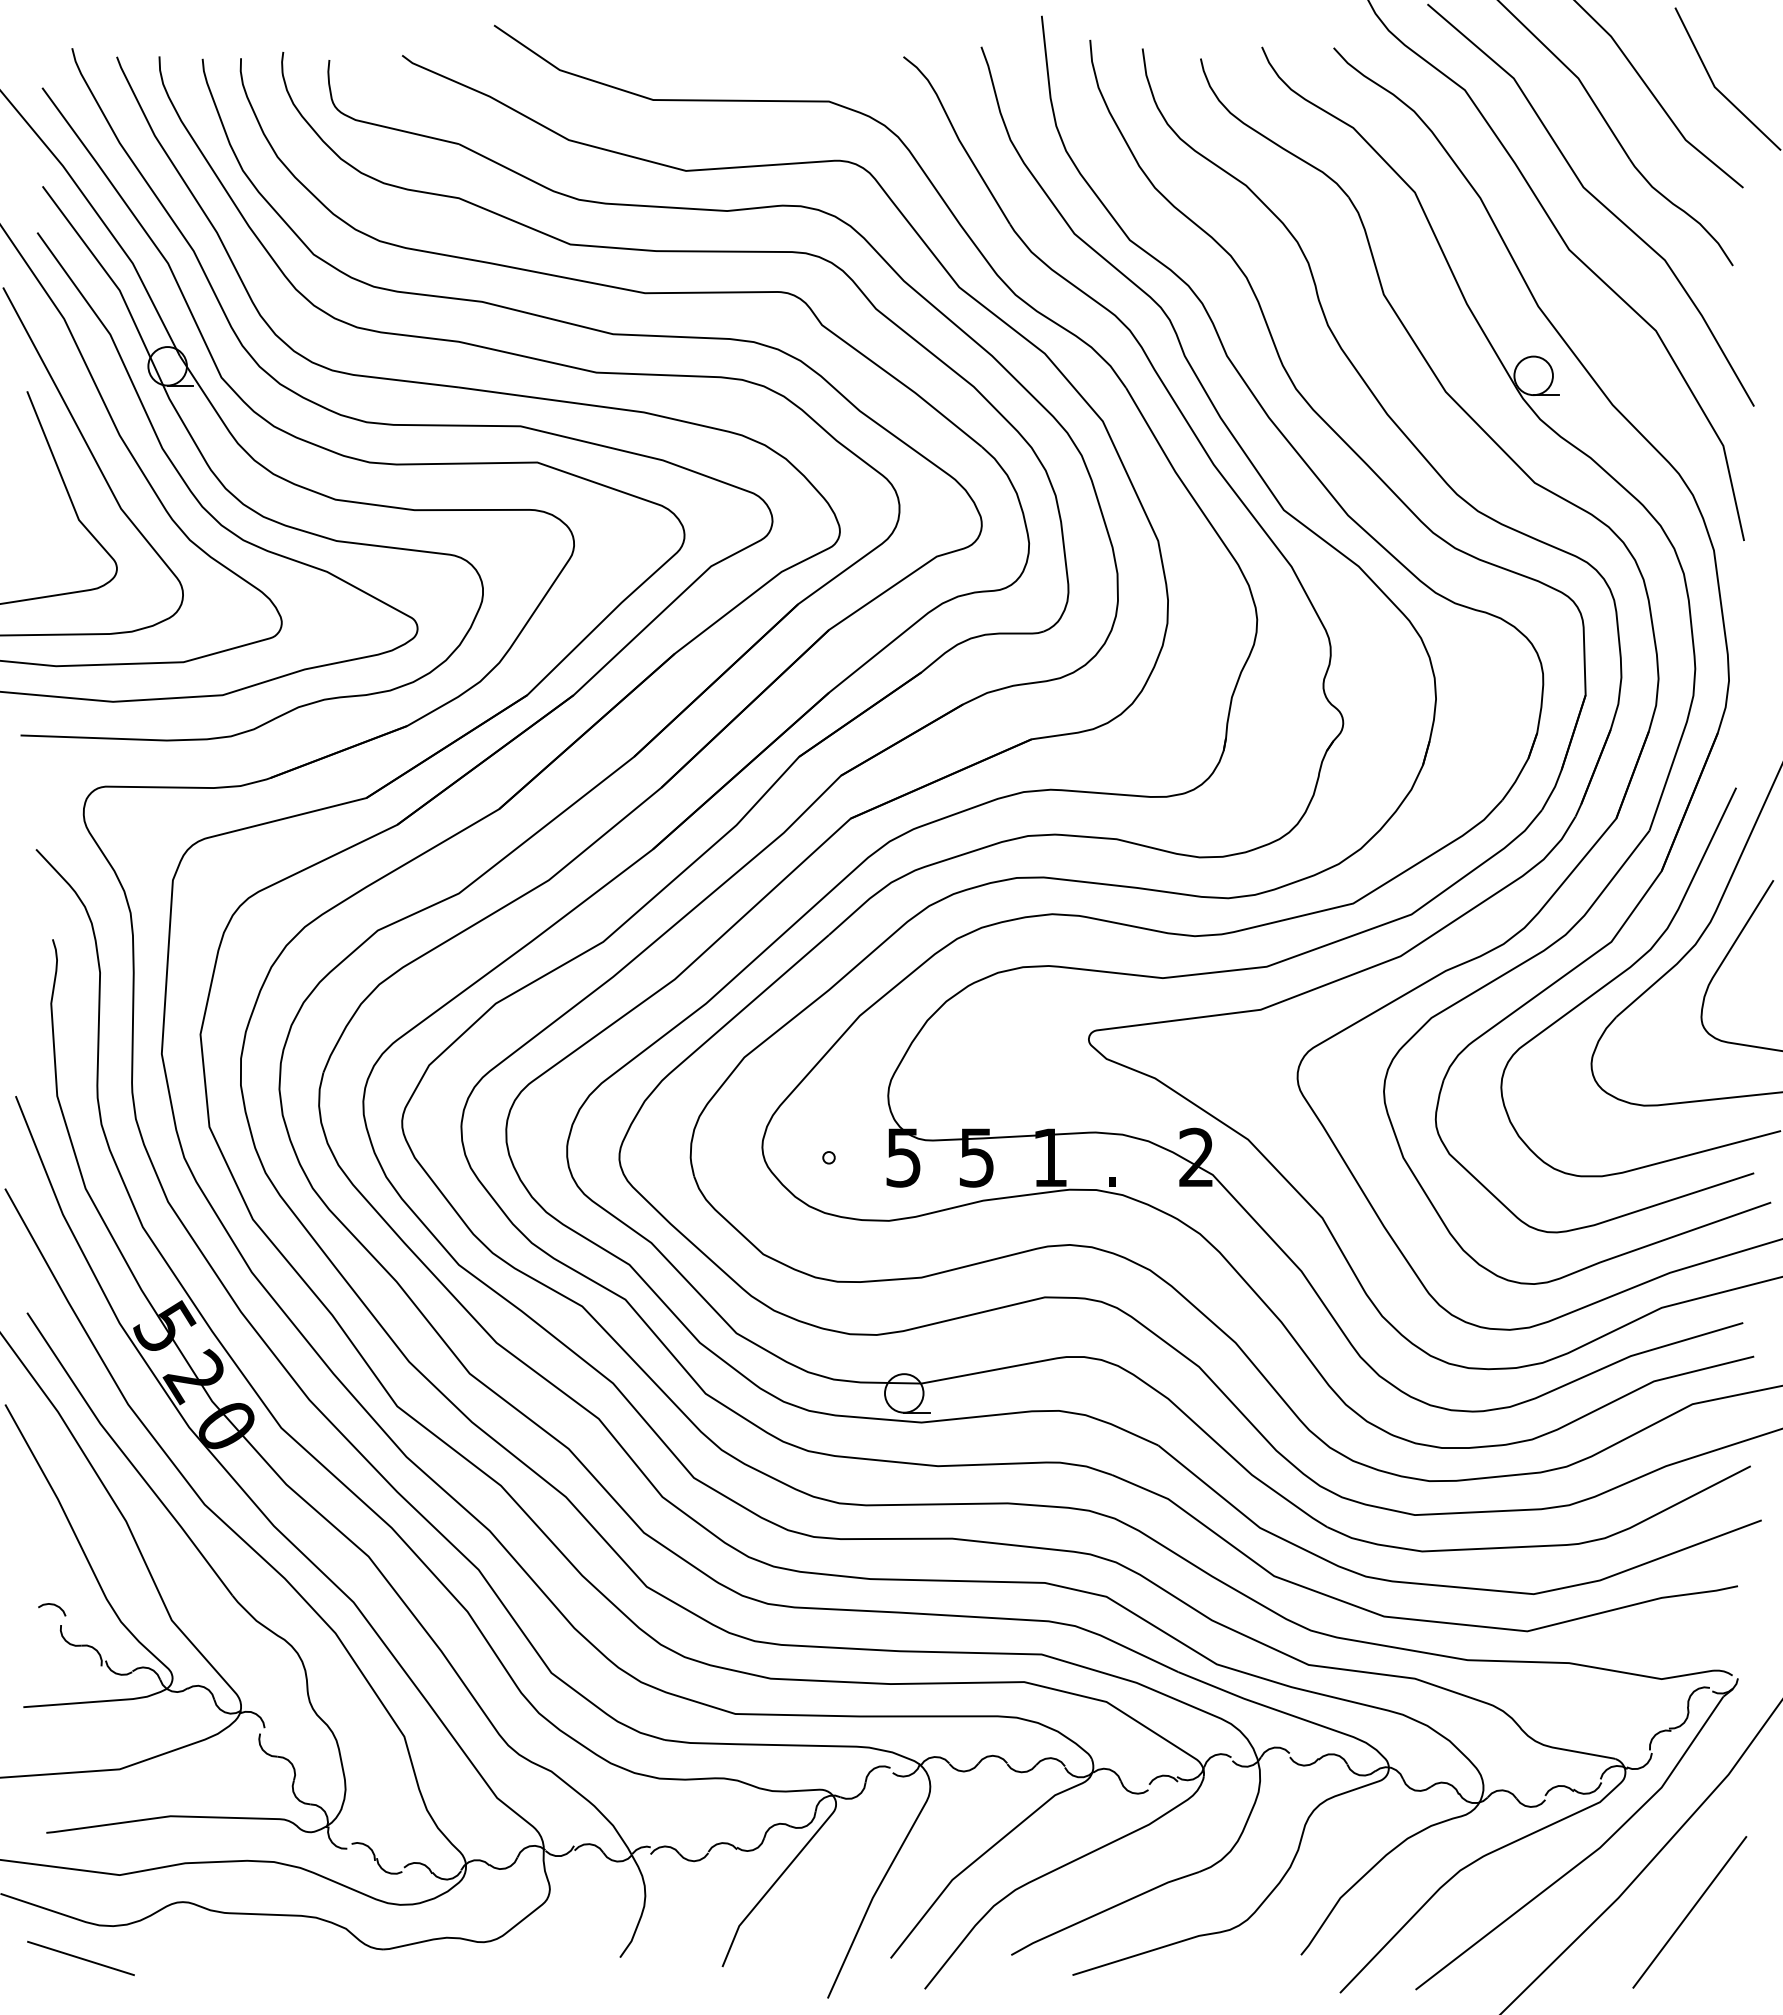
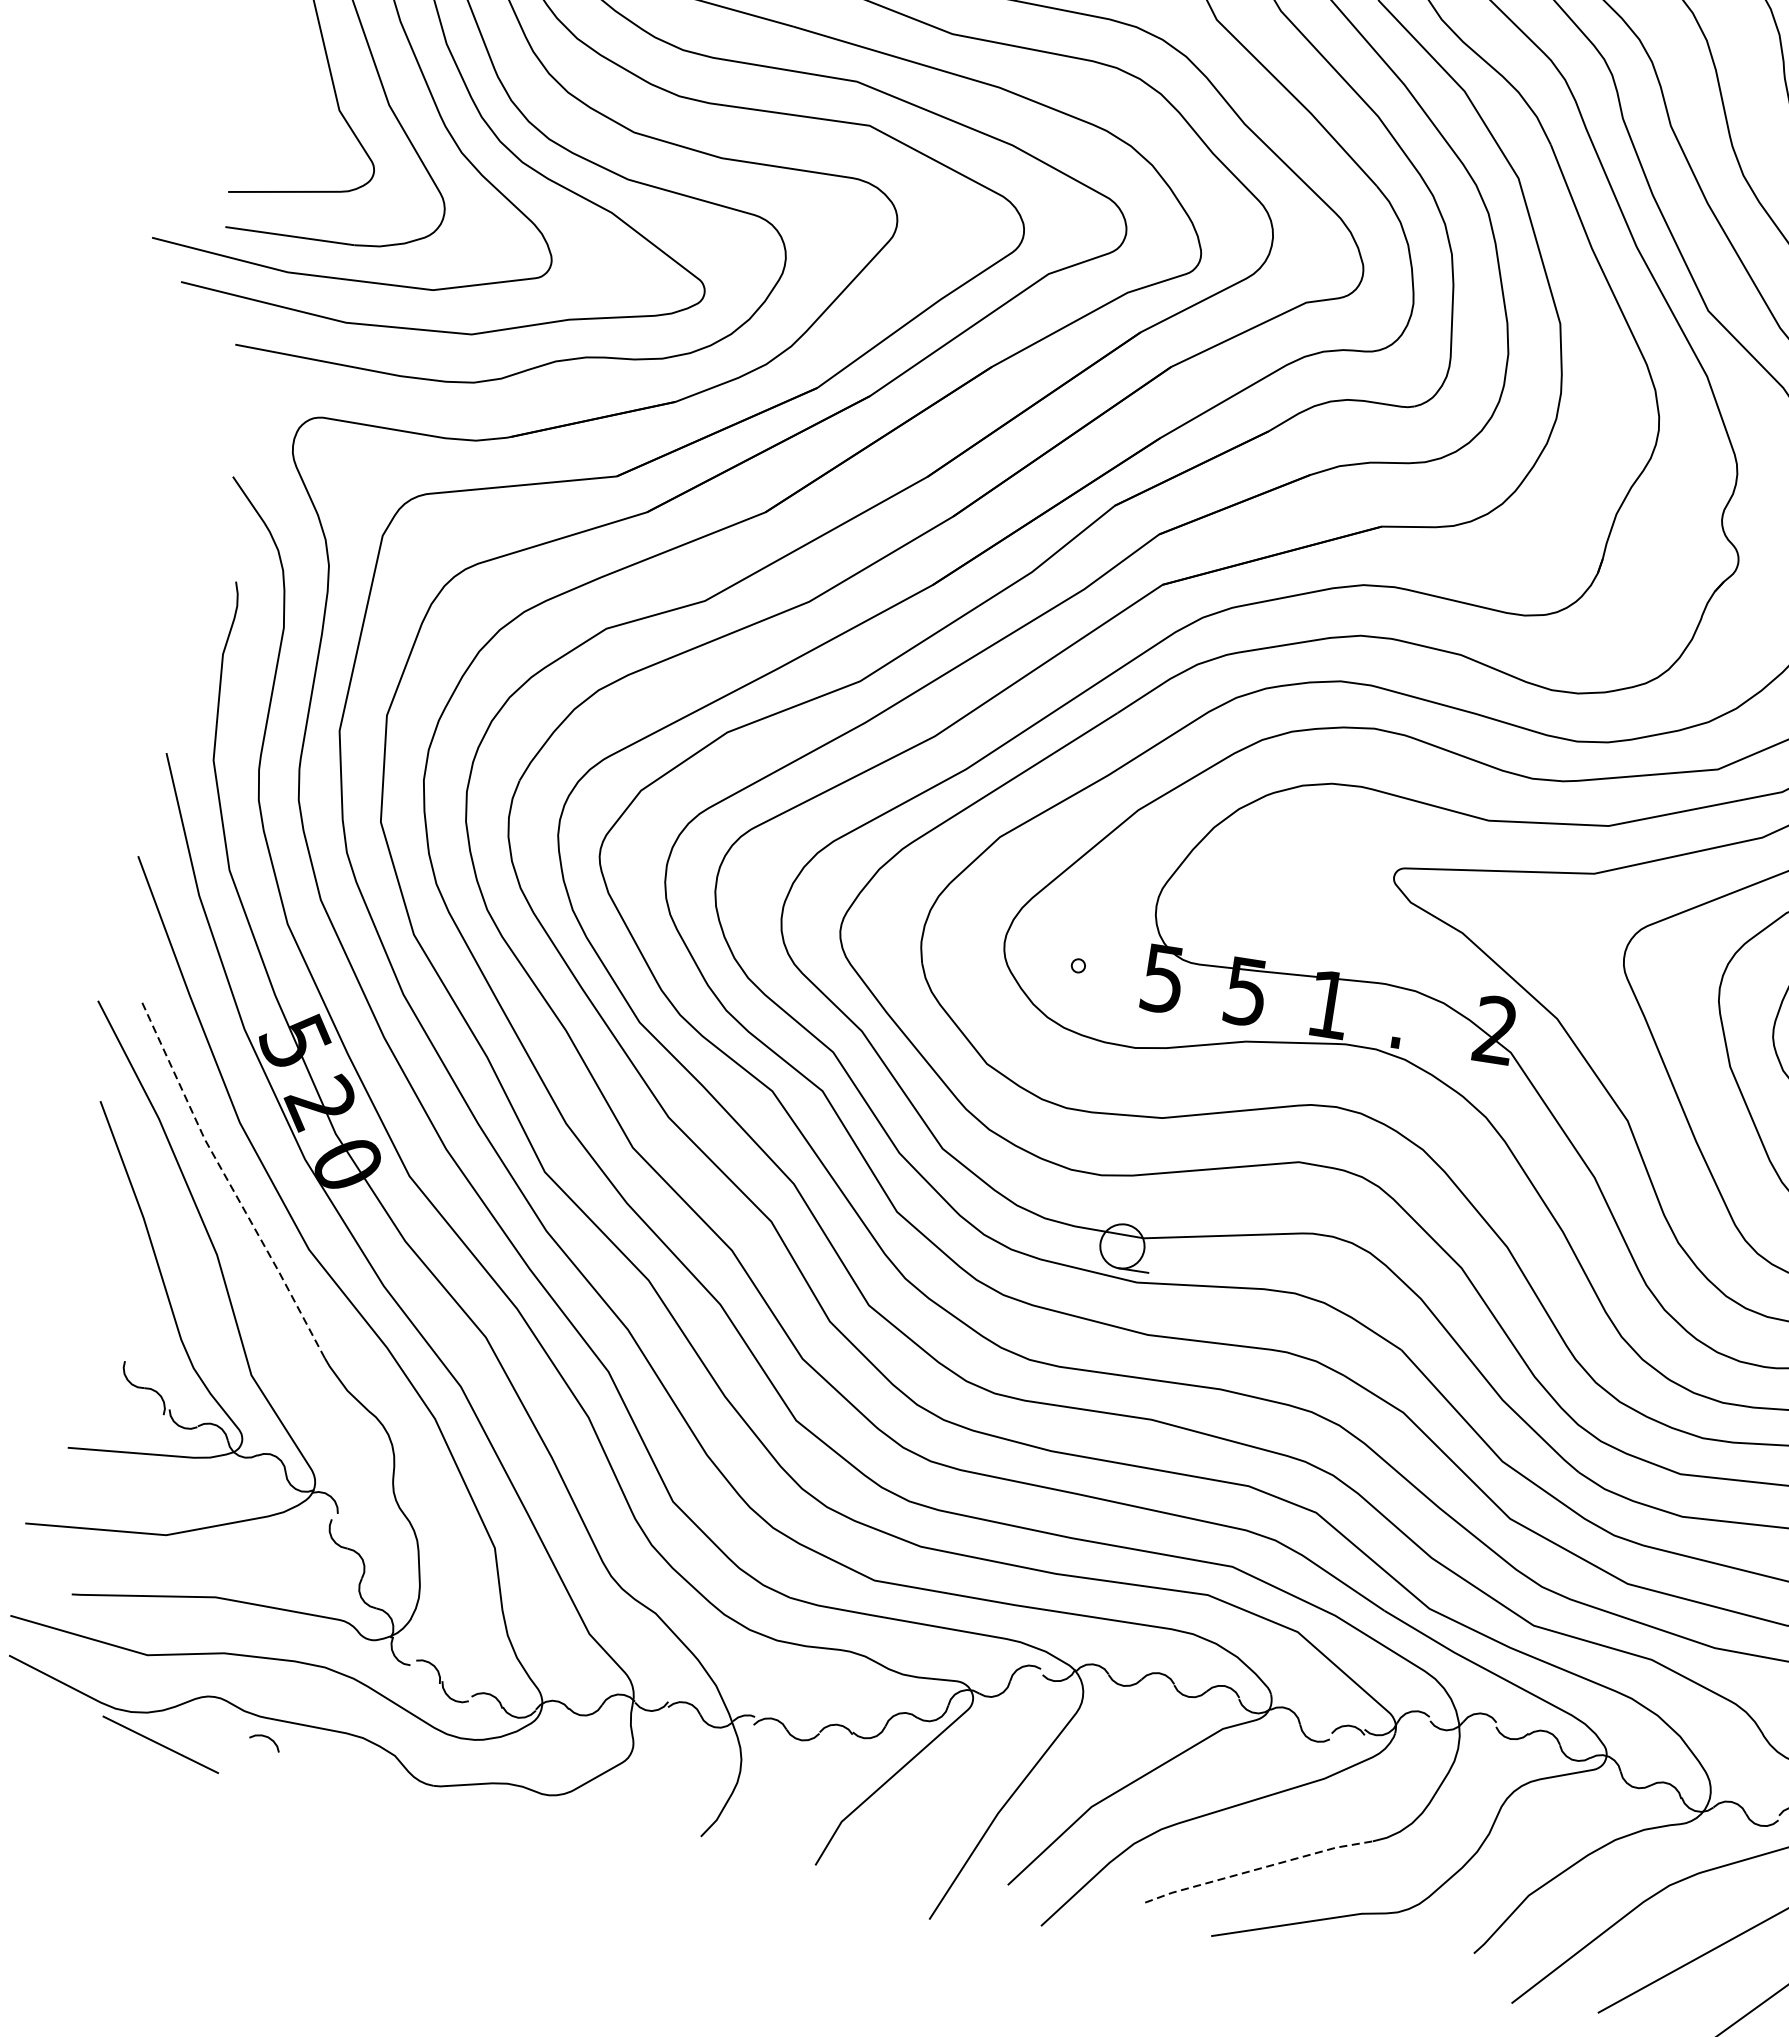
line: (126, 1456) -> (228, 1181), solid -> dashed
curve: (52, 1605) -> (265, 1737), moved
line: (1104, 1910) -> (1258, 1868), solid -> dashed
line: (80, 1958) -> (160, 1744), moved

